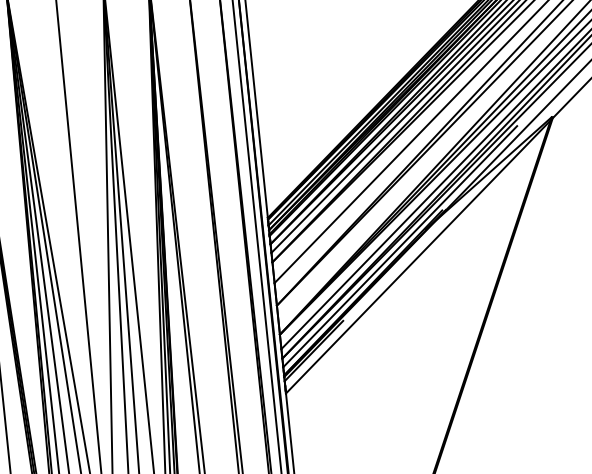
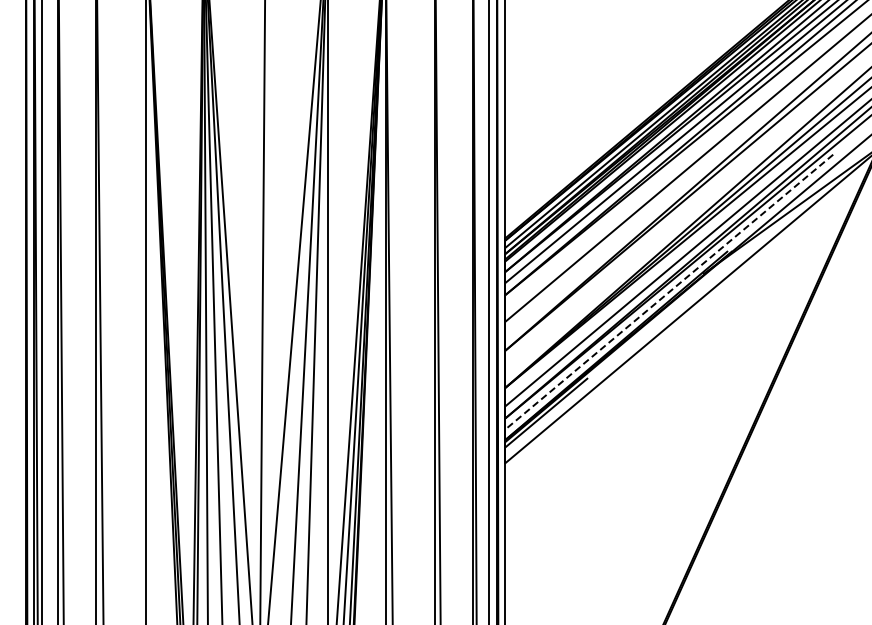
line: (400, 246) -> (669, 292), solid -> dashed

